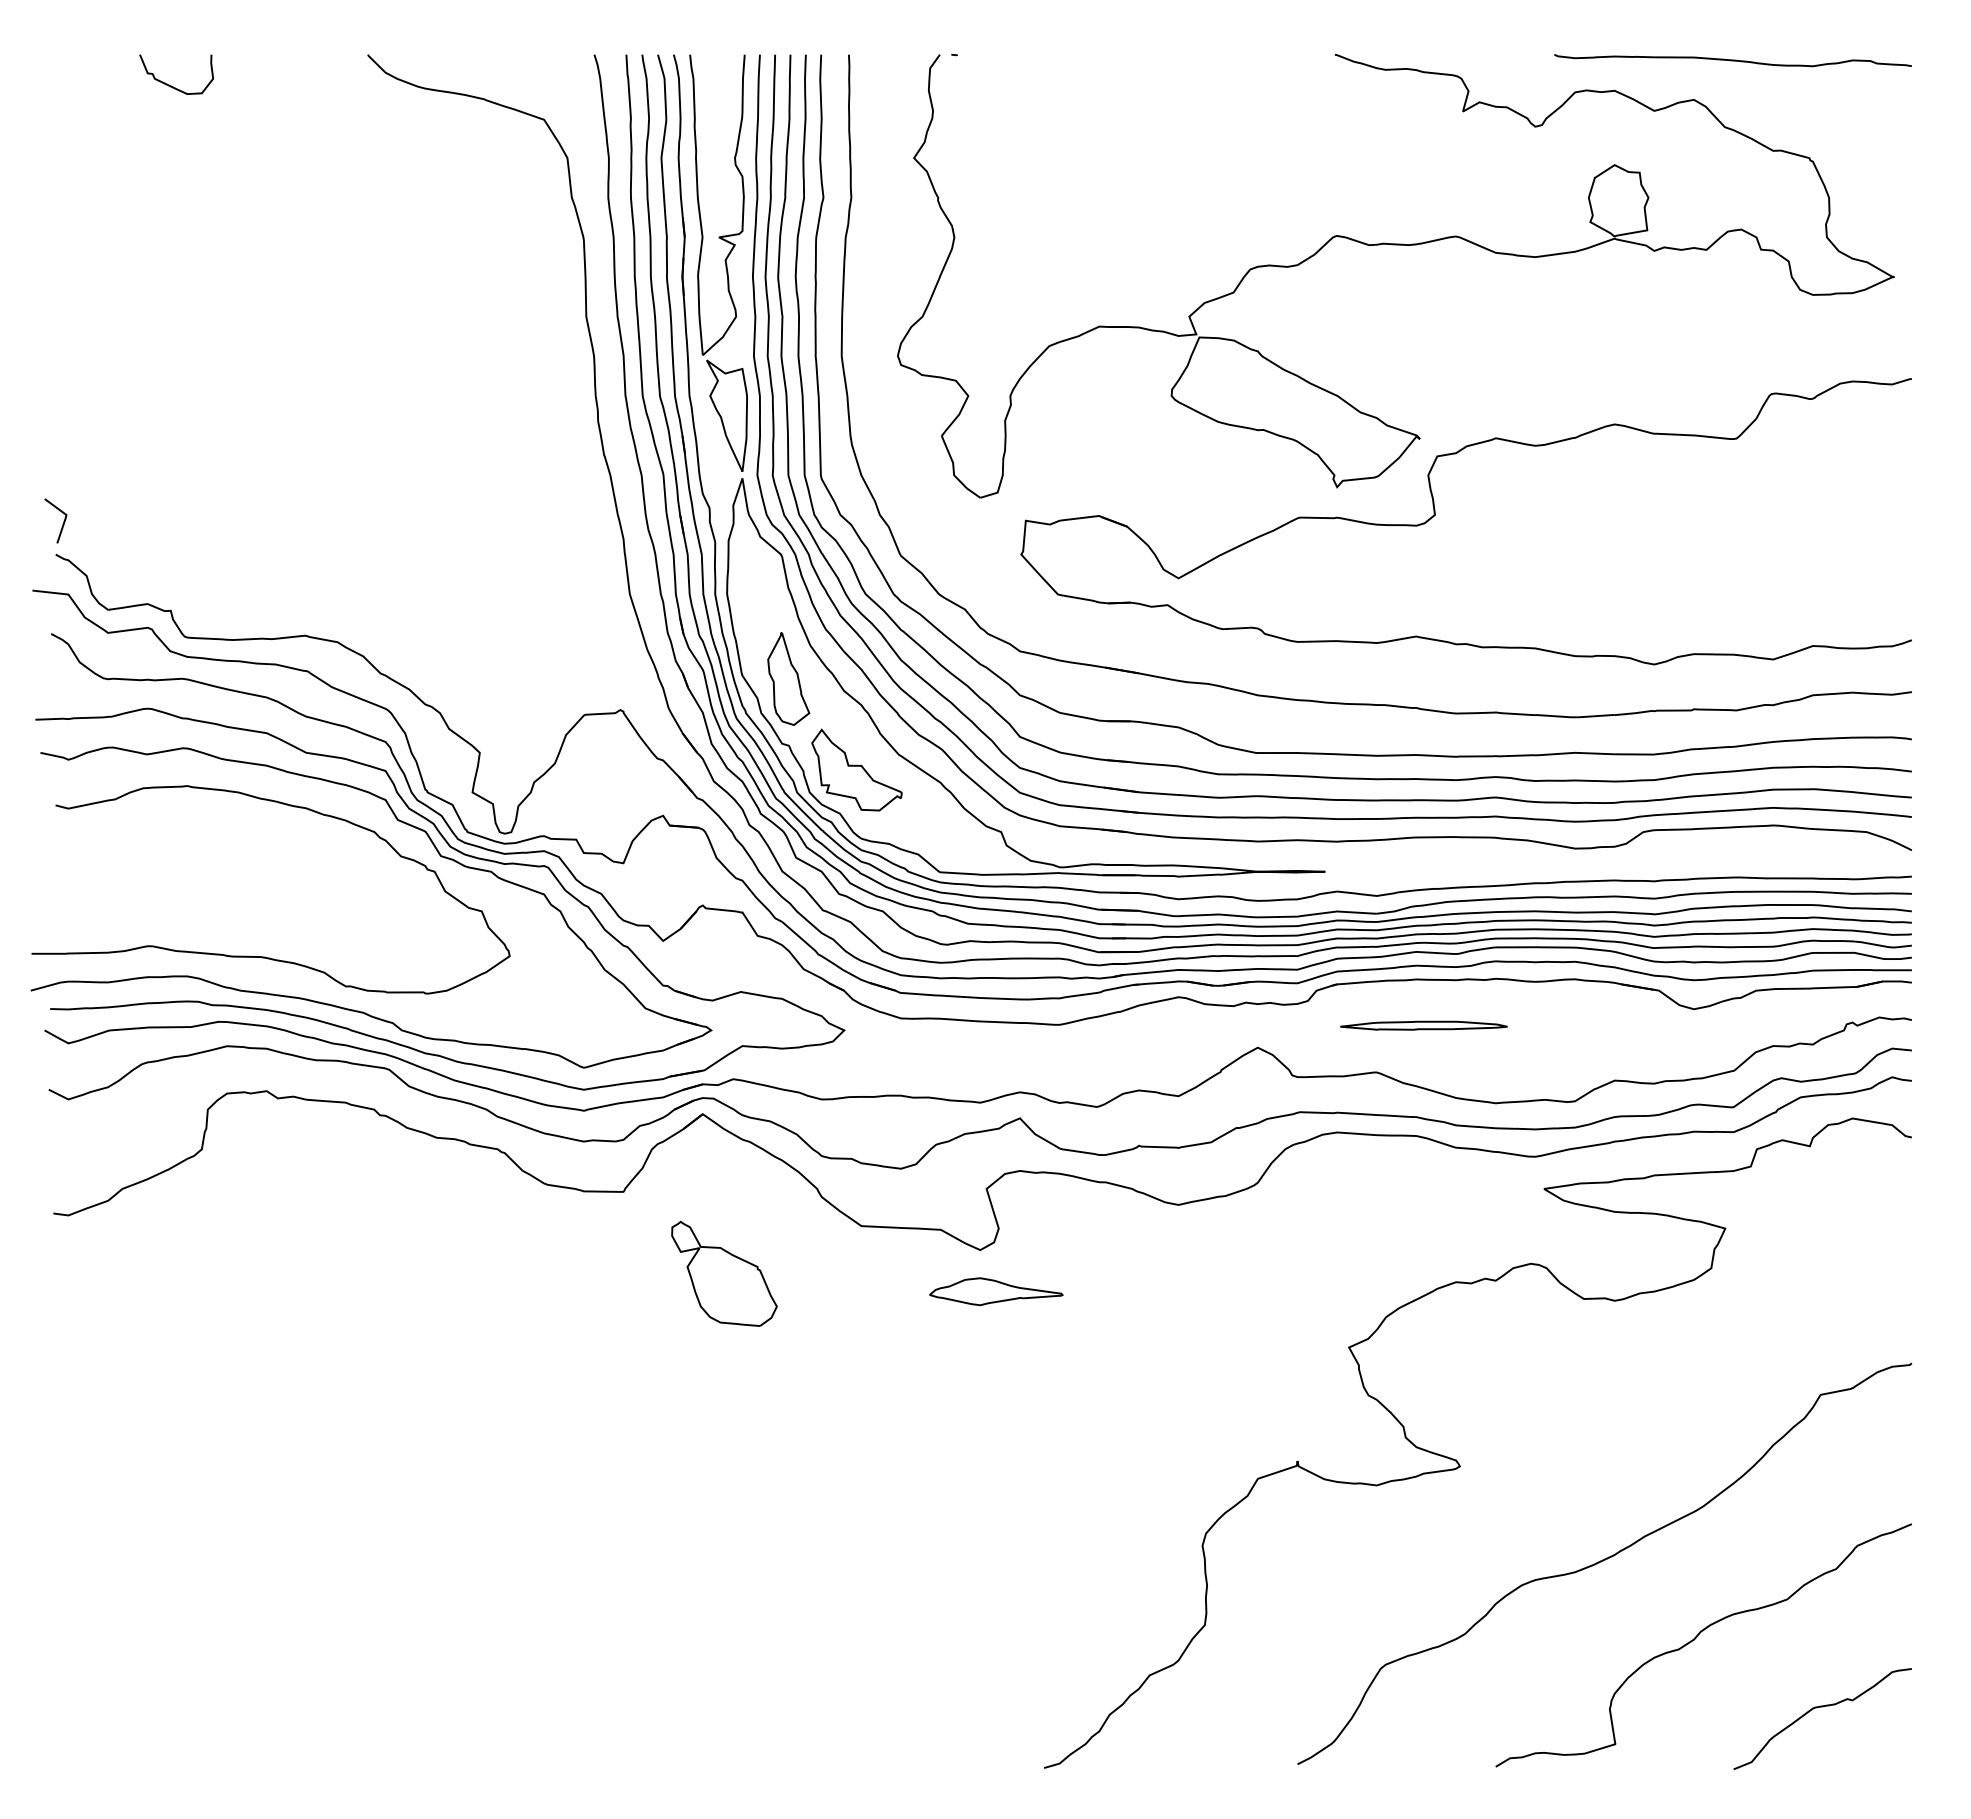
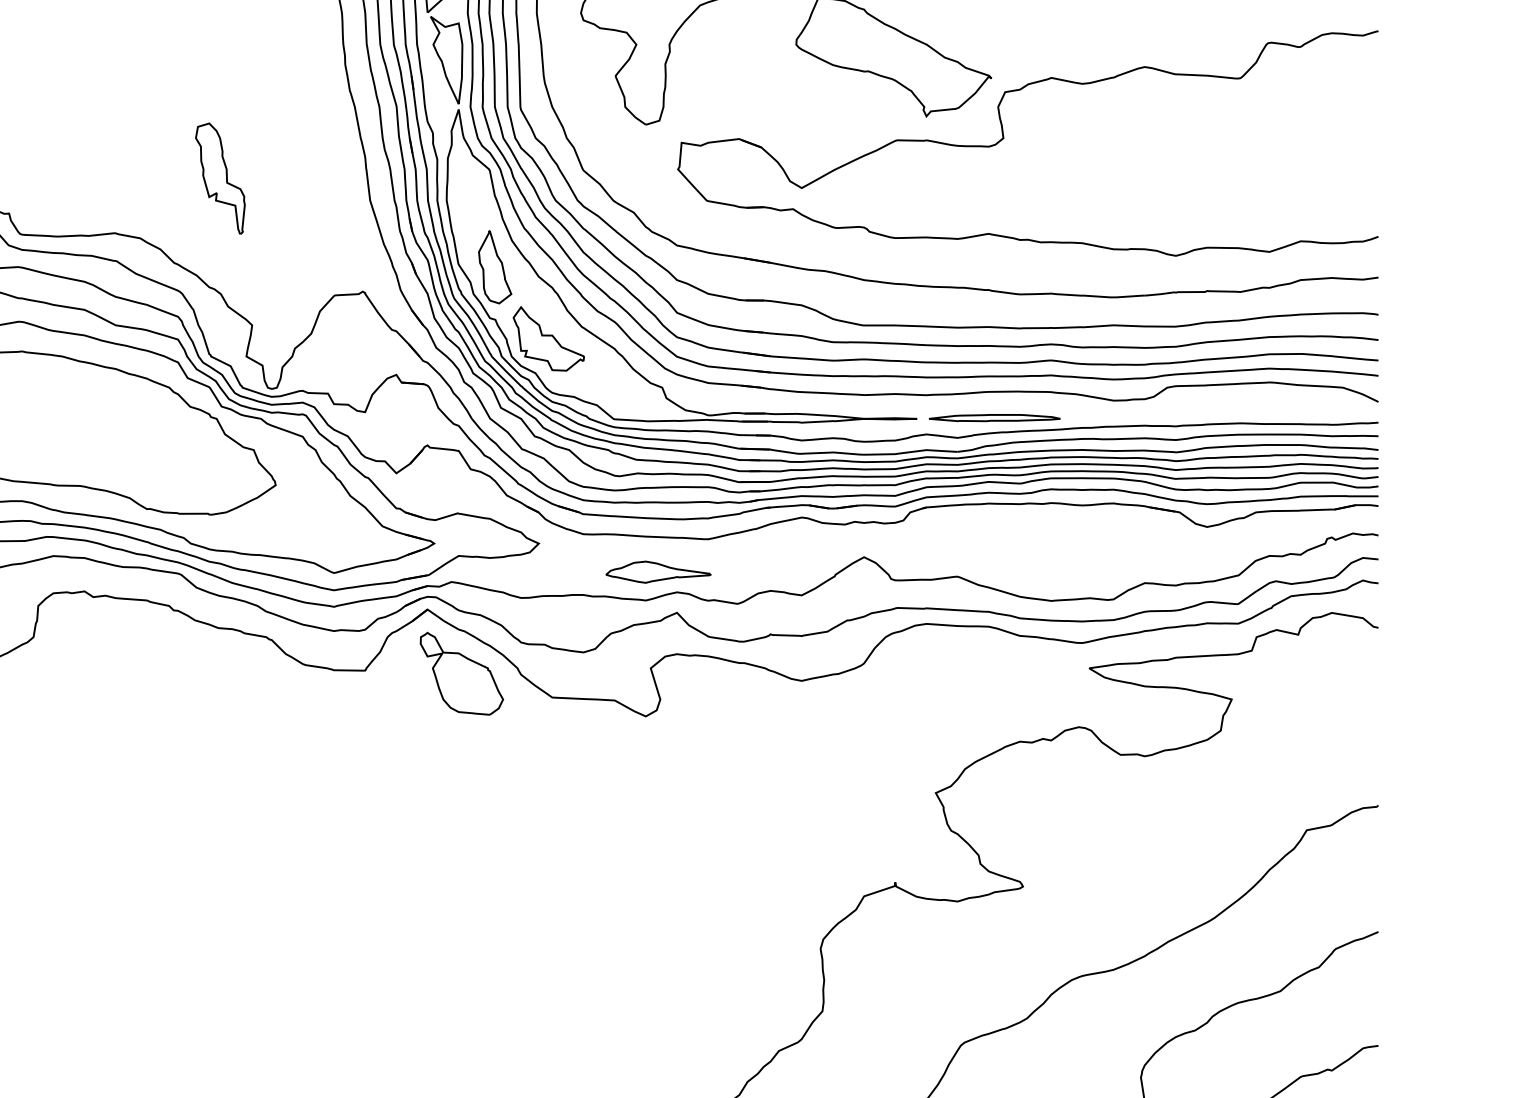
part: (439, 566) -> (220, 178), added
part: (1423, 1025) -> (994, 417), moved
part: (724, 1273) -> (461, 673), moved
part: (996, 1291) -> (658, 572), moved

